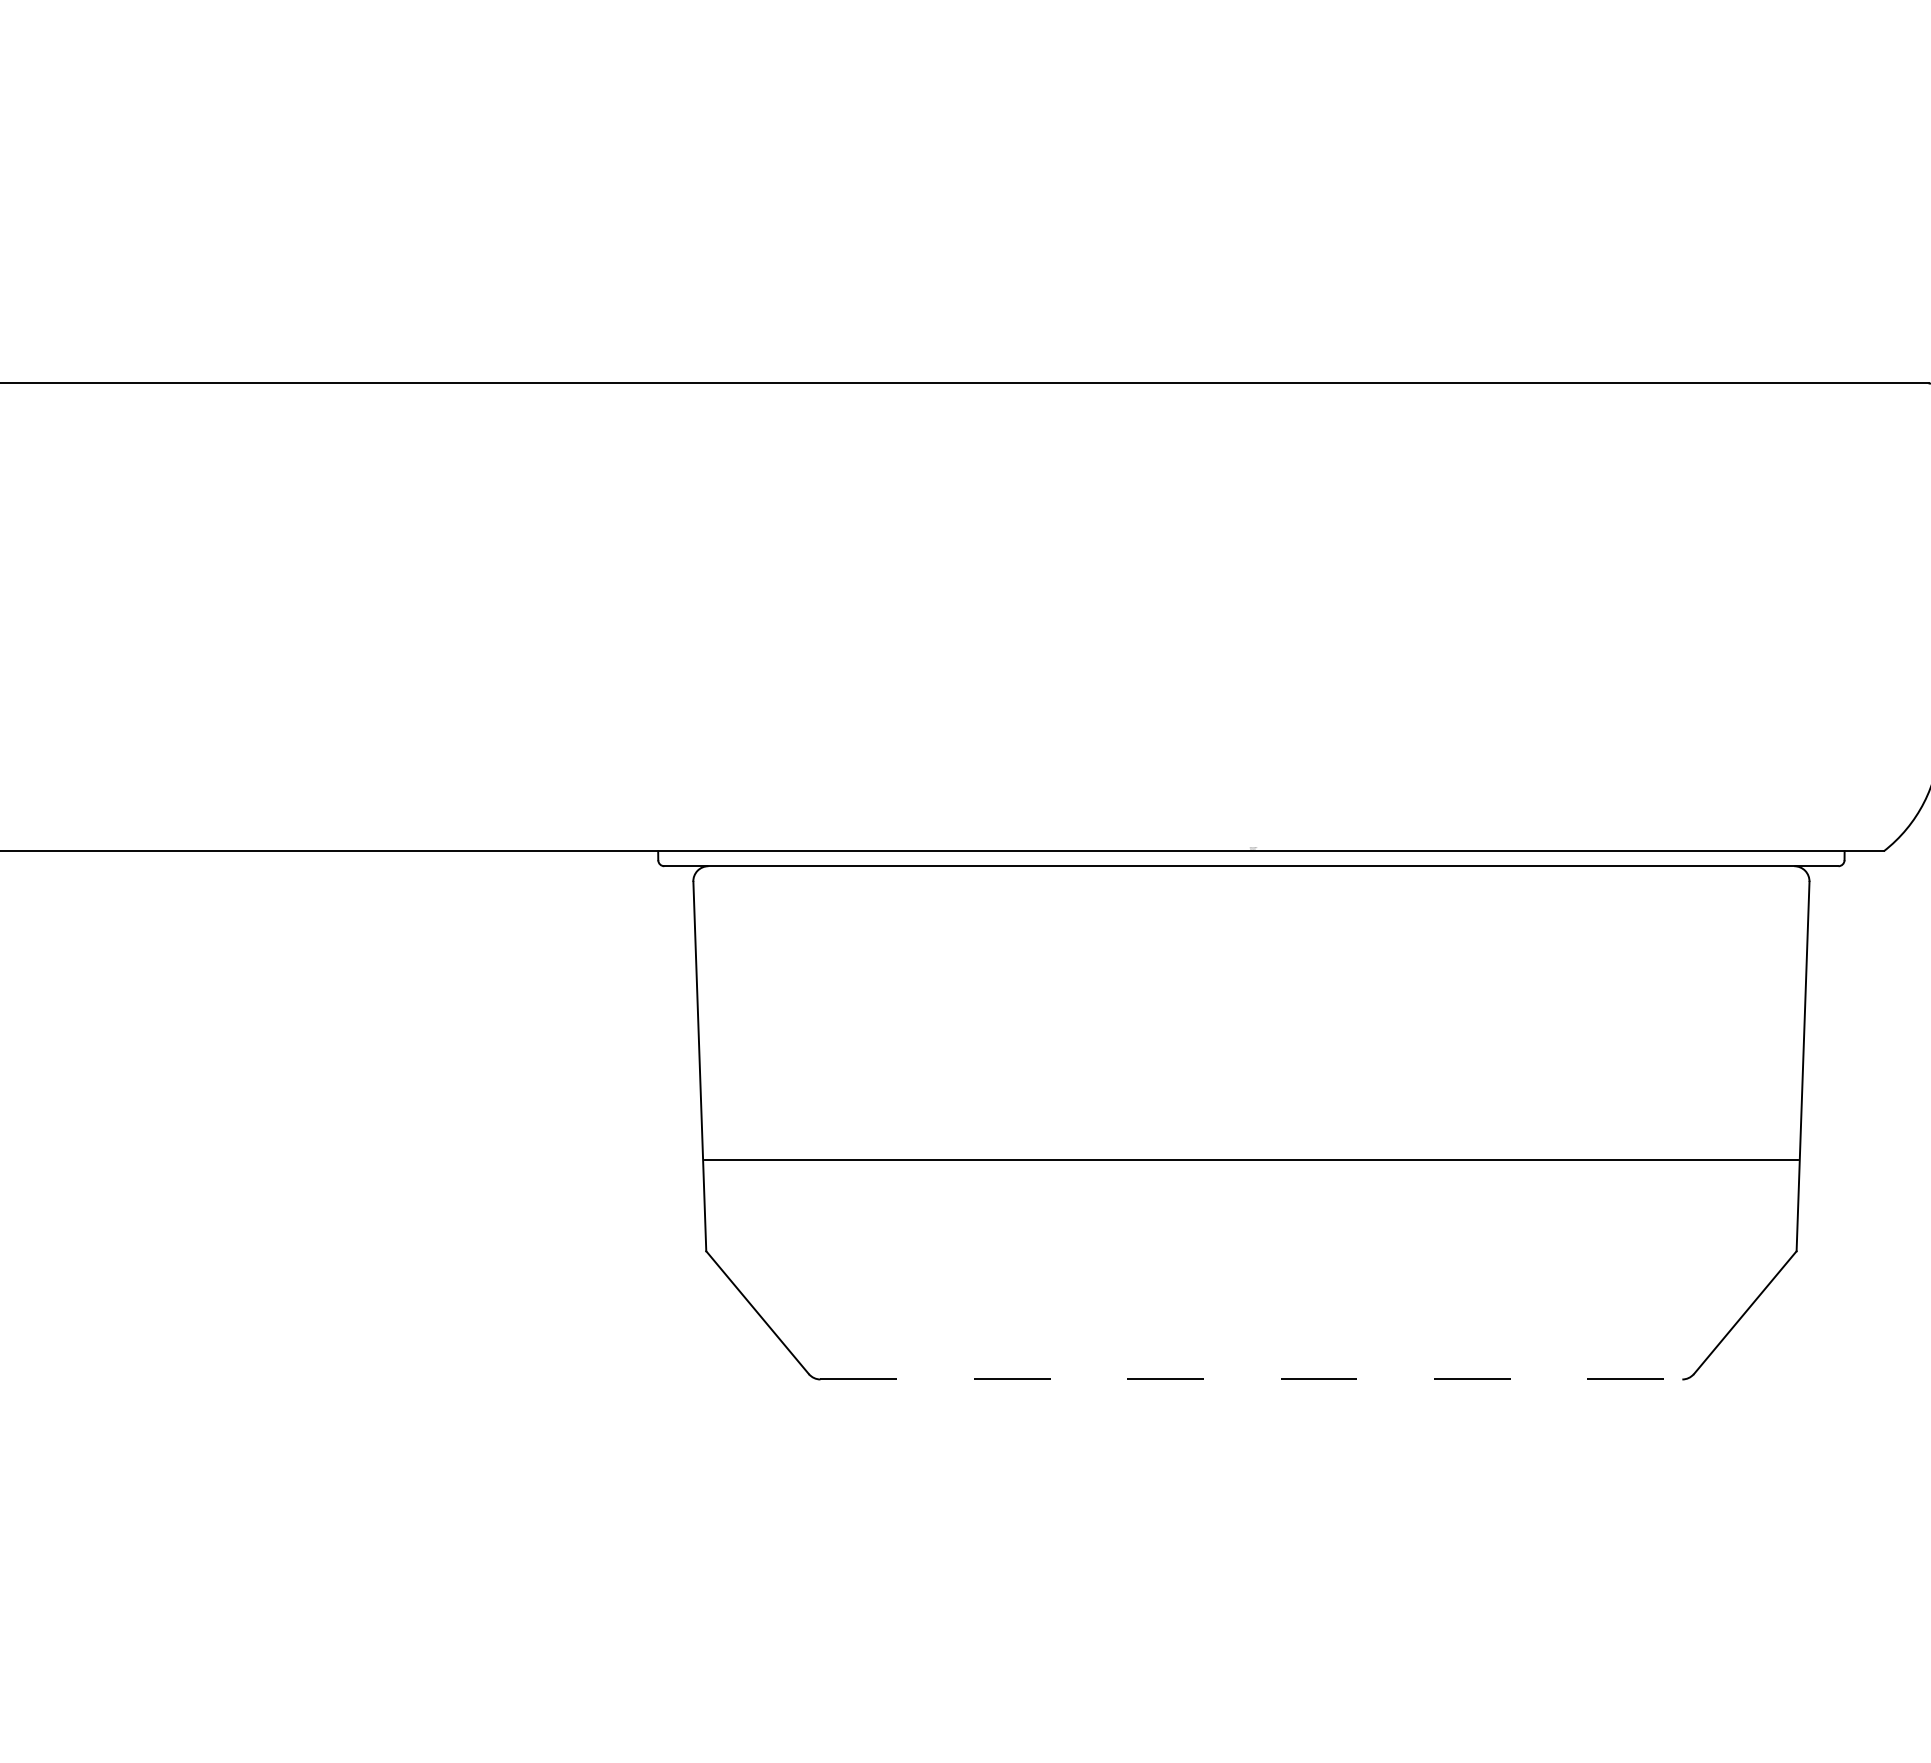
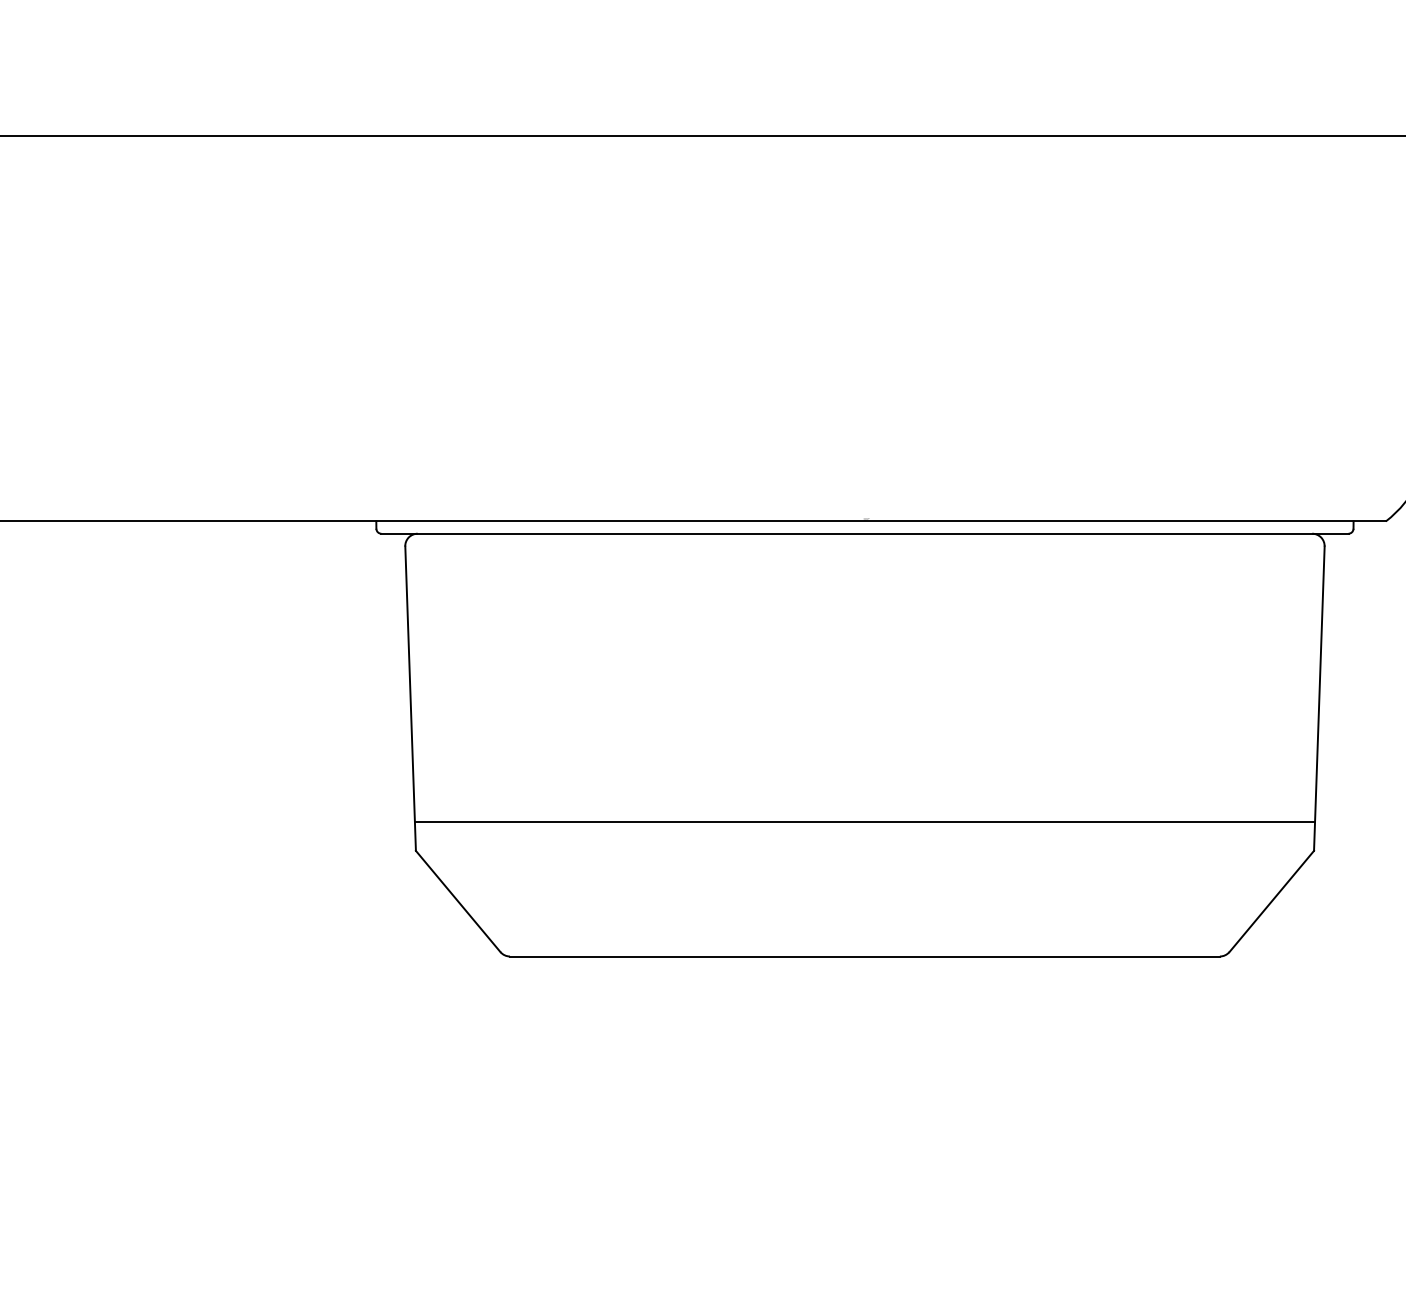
line: (1251, 1159) -> (865, 821), moved
line: (1251, 1379) -> (865, 956), dashed -> solid

